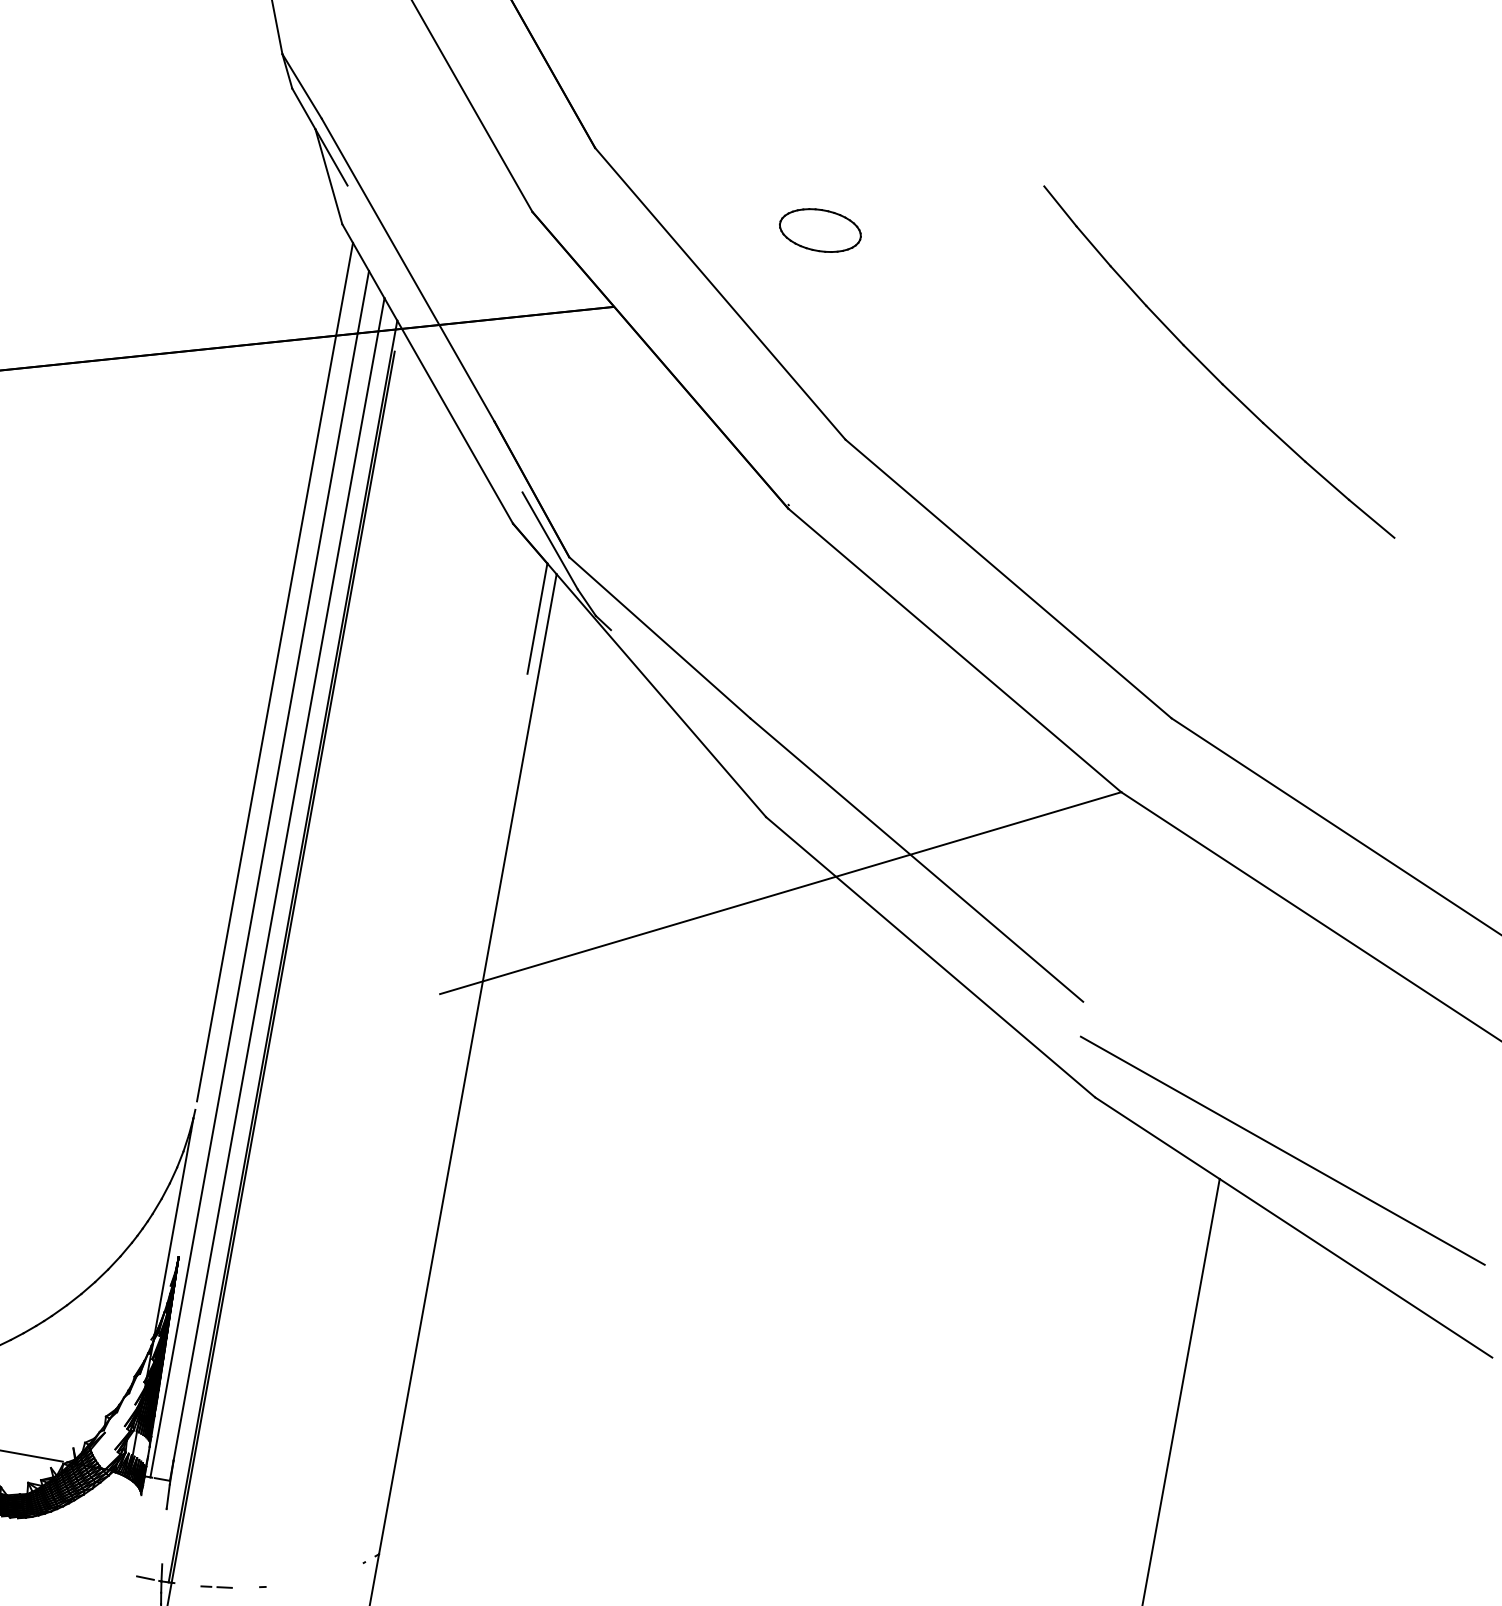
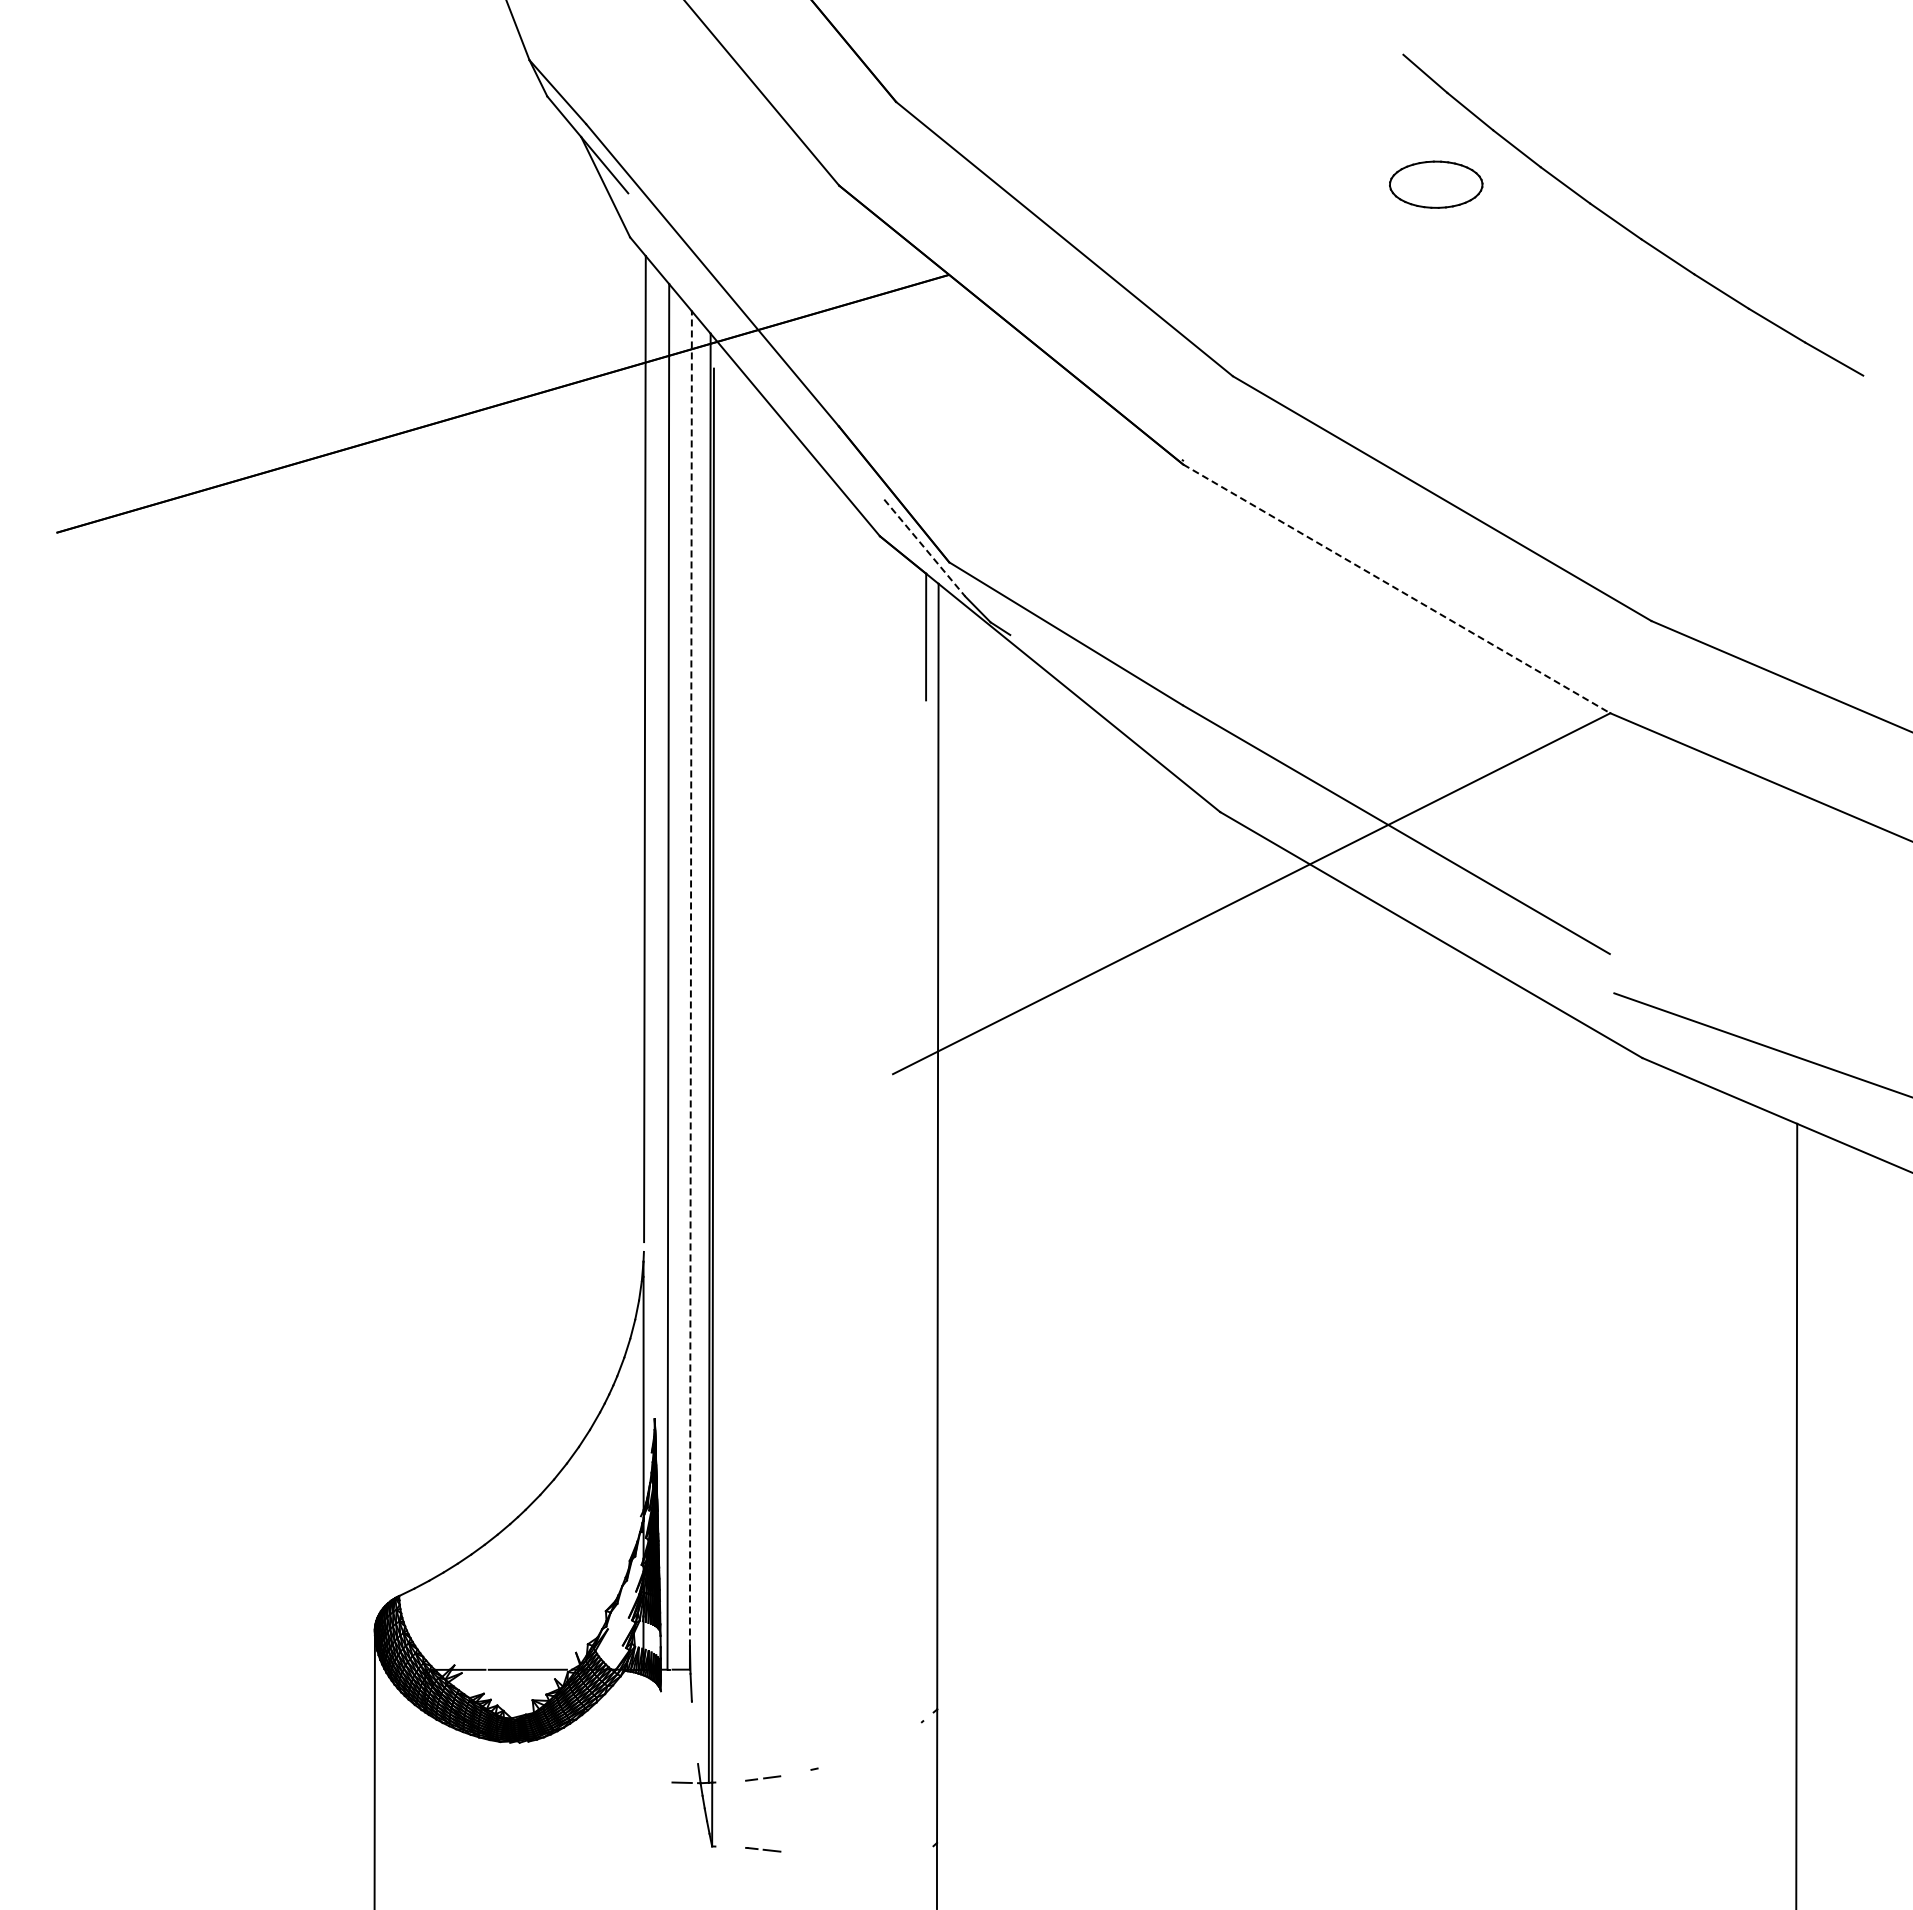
part: (820, 230) -> (1436, 184), moved
line: (550, 541) -> (925, 548), solid -> dashed
line: (955, 651) -> (1397, 589), solid -> dashed
line: (278, 879) -> (690, 978), solid -> dashed

